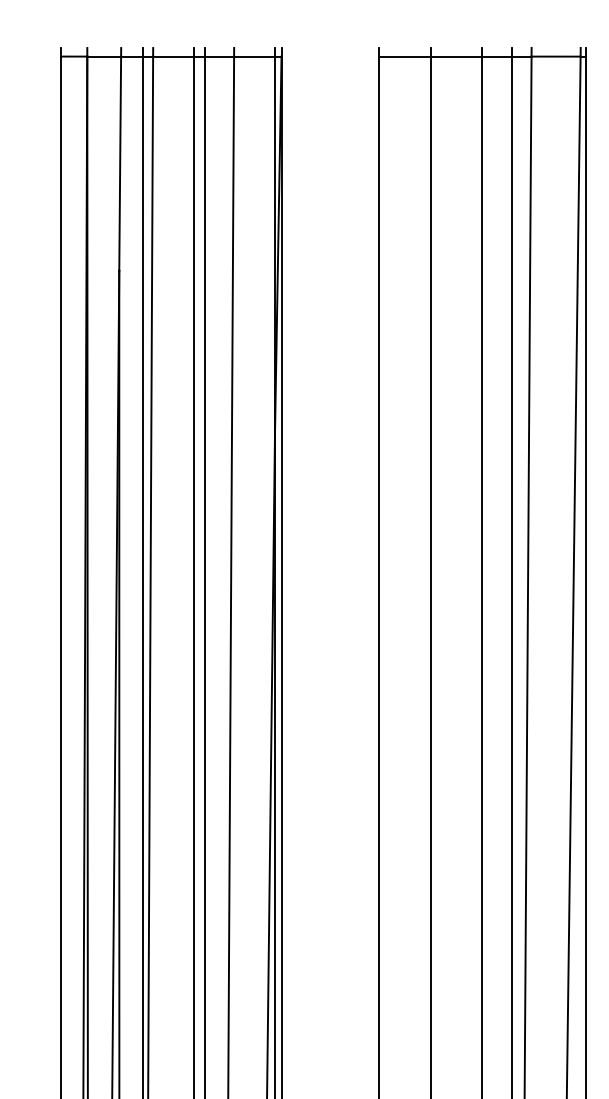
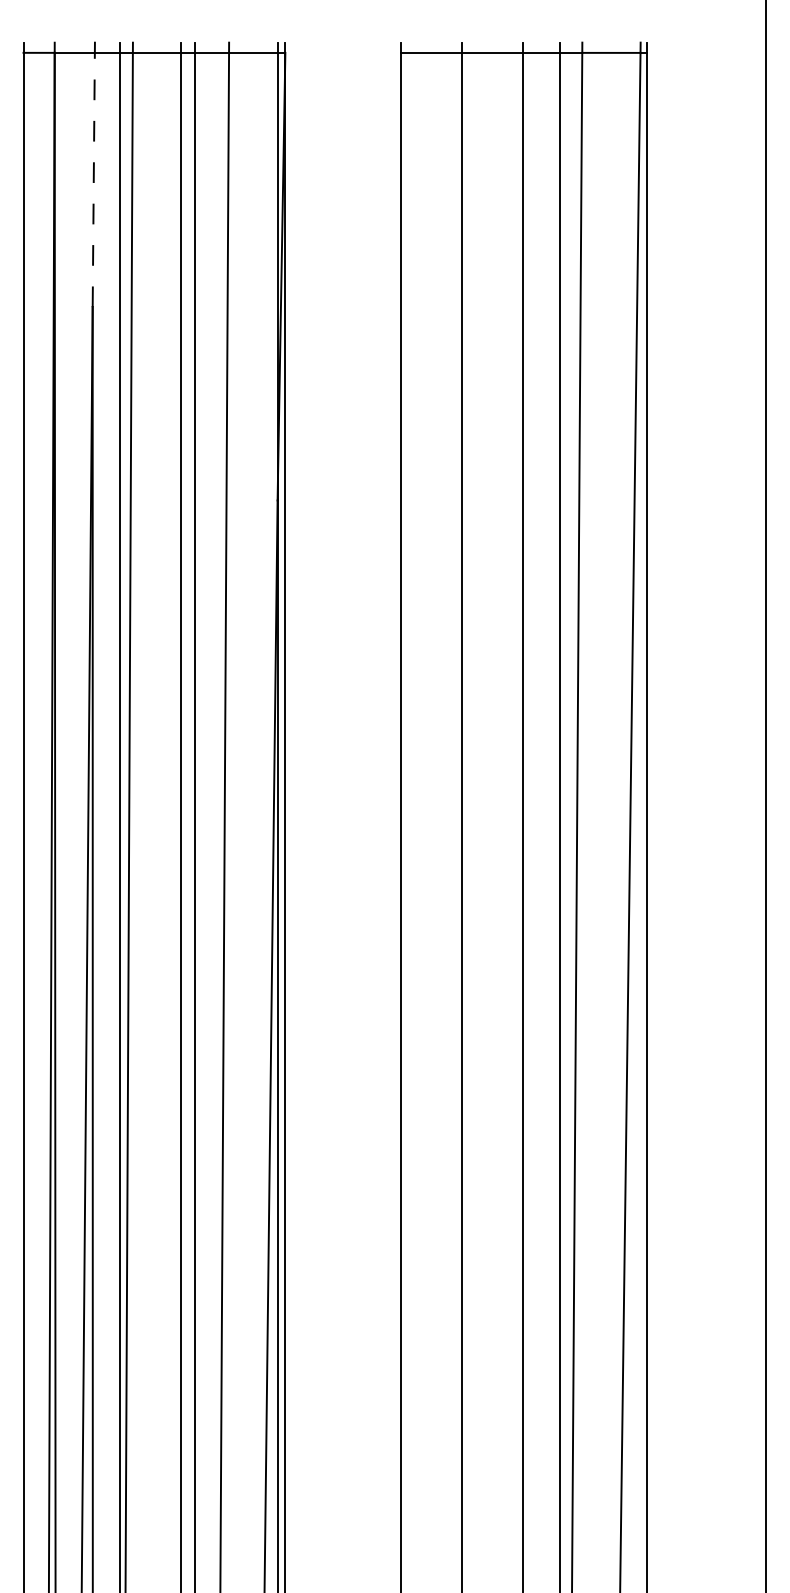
line: (119, 163) -> (93, 179), solid -> dashed

